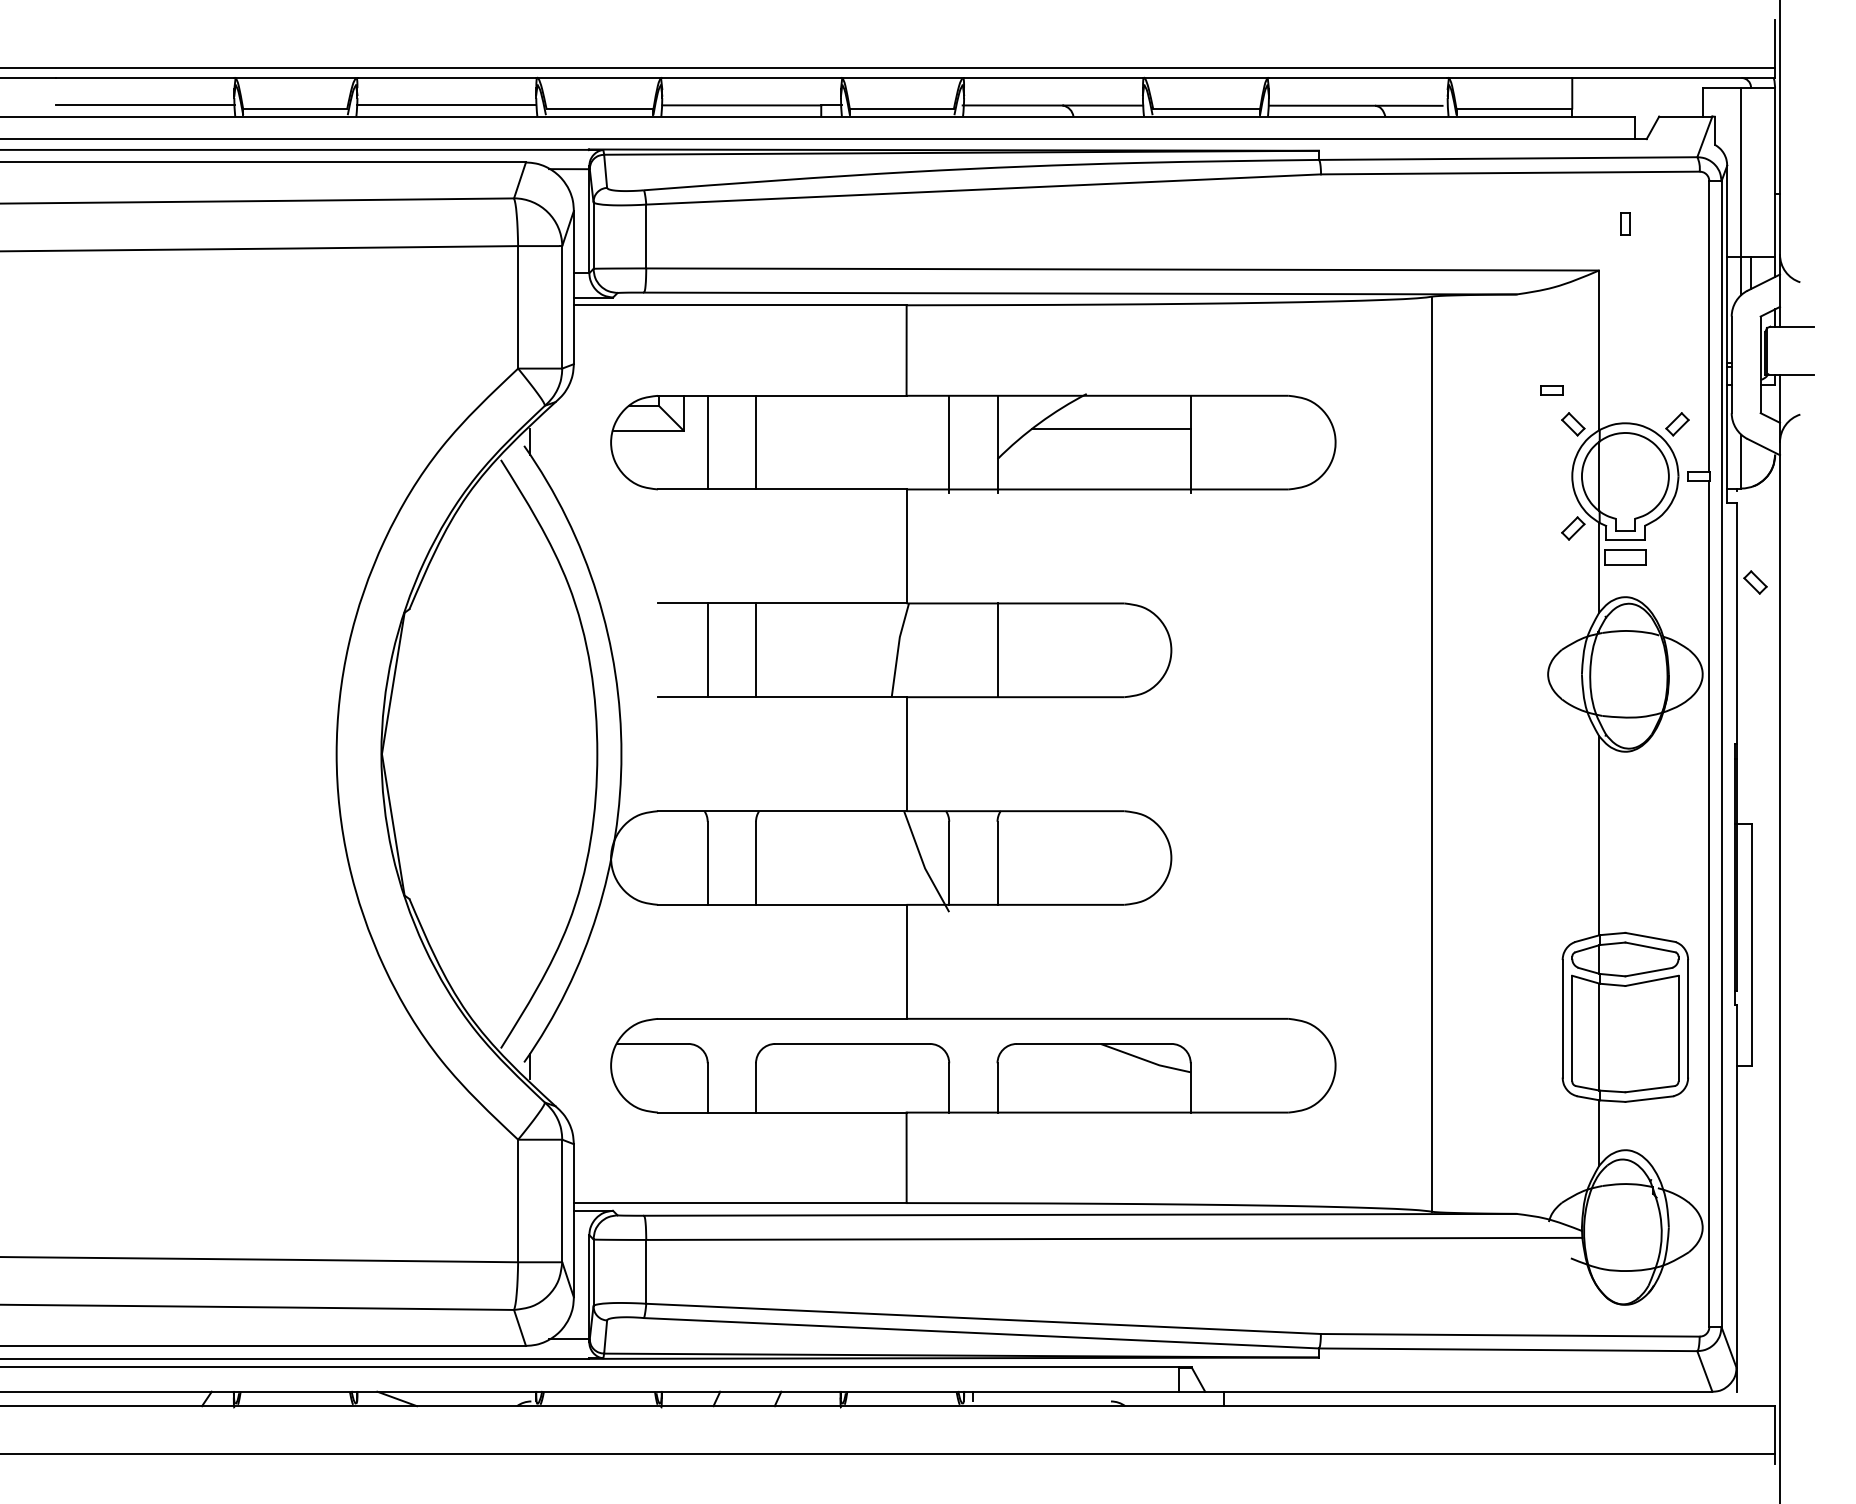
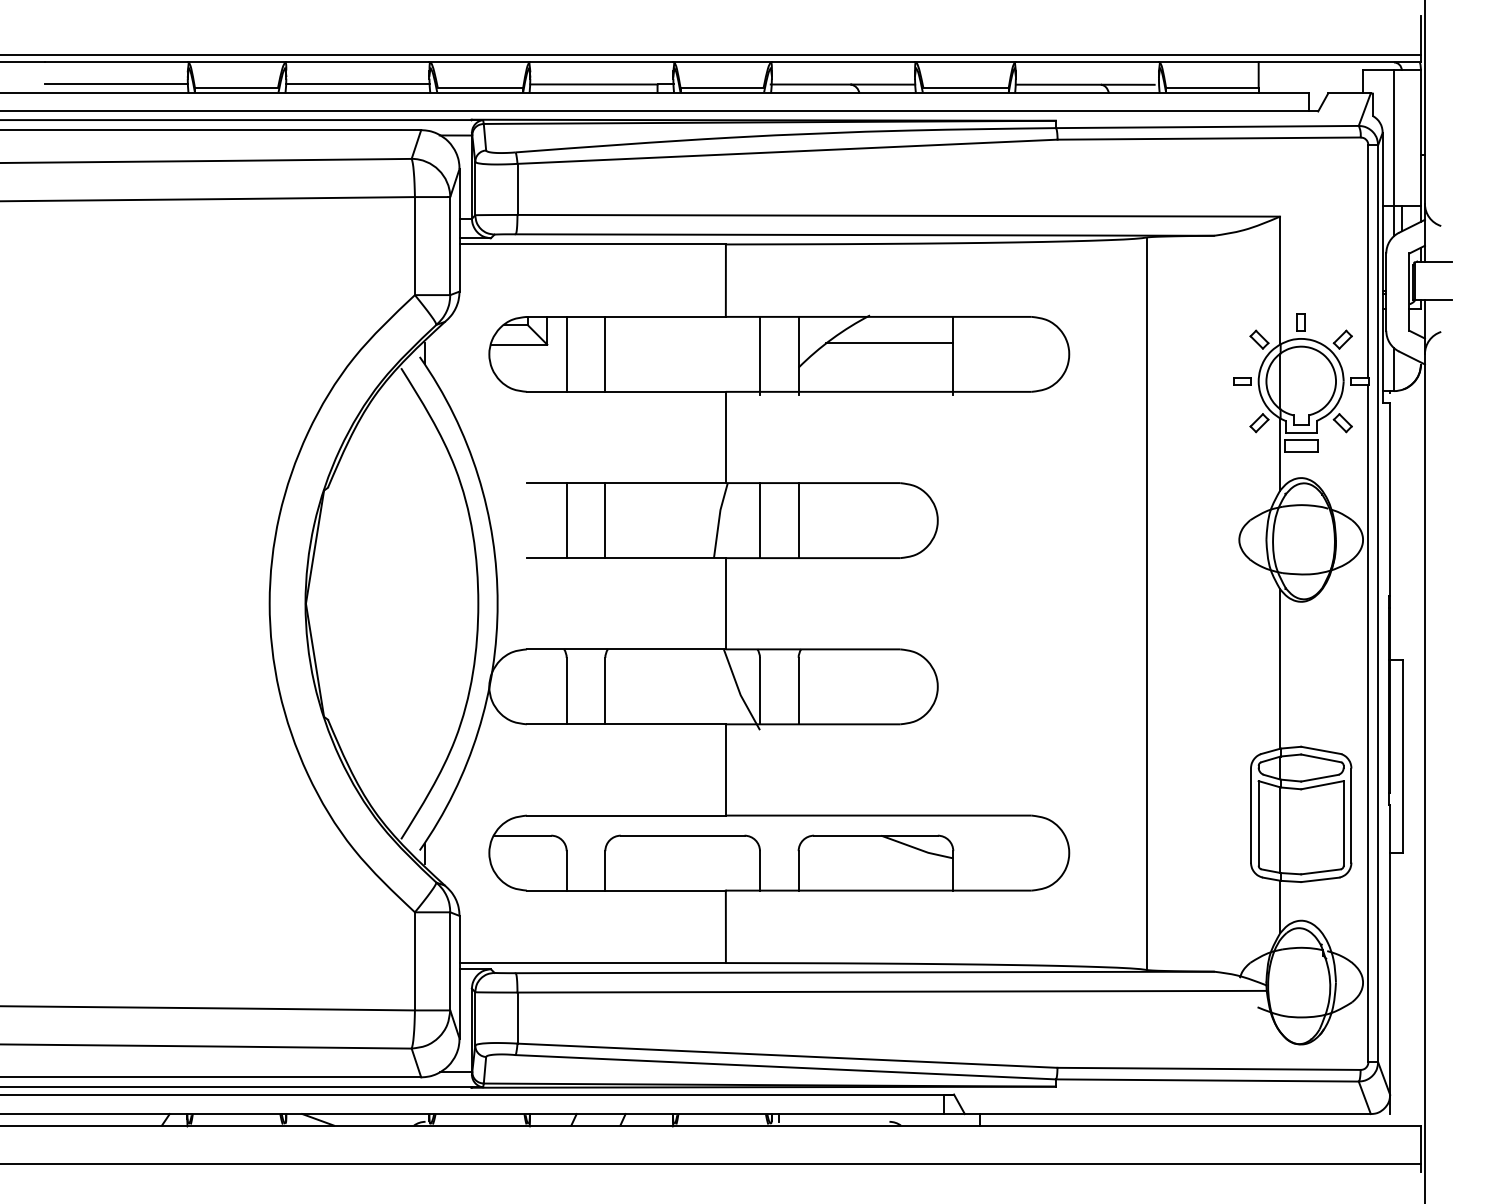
part: (1625, 223) -> (1301, 322), moved
part: (1551, 390) -> (1242, 381), moved
part: (1755, 582) -> (1342, 423), moved
line: (949, 650) -> (760, 520), added

